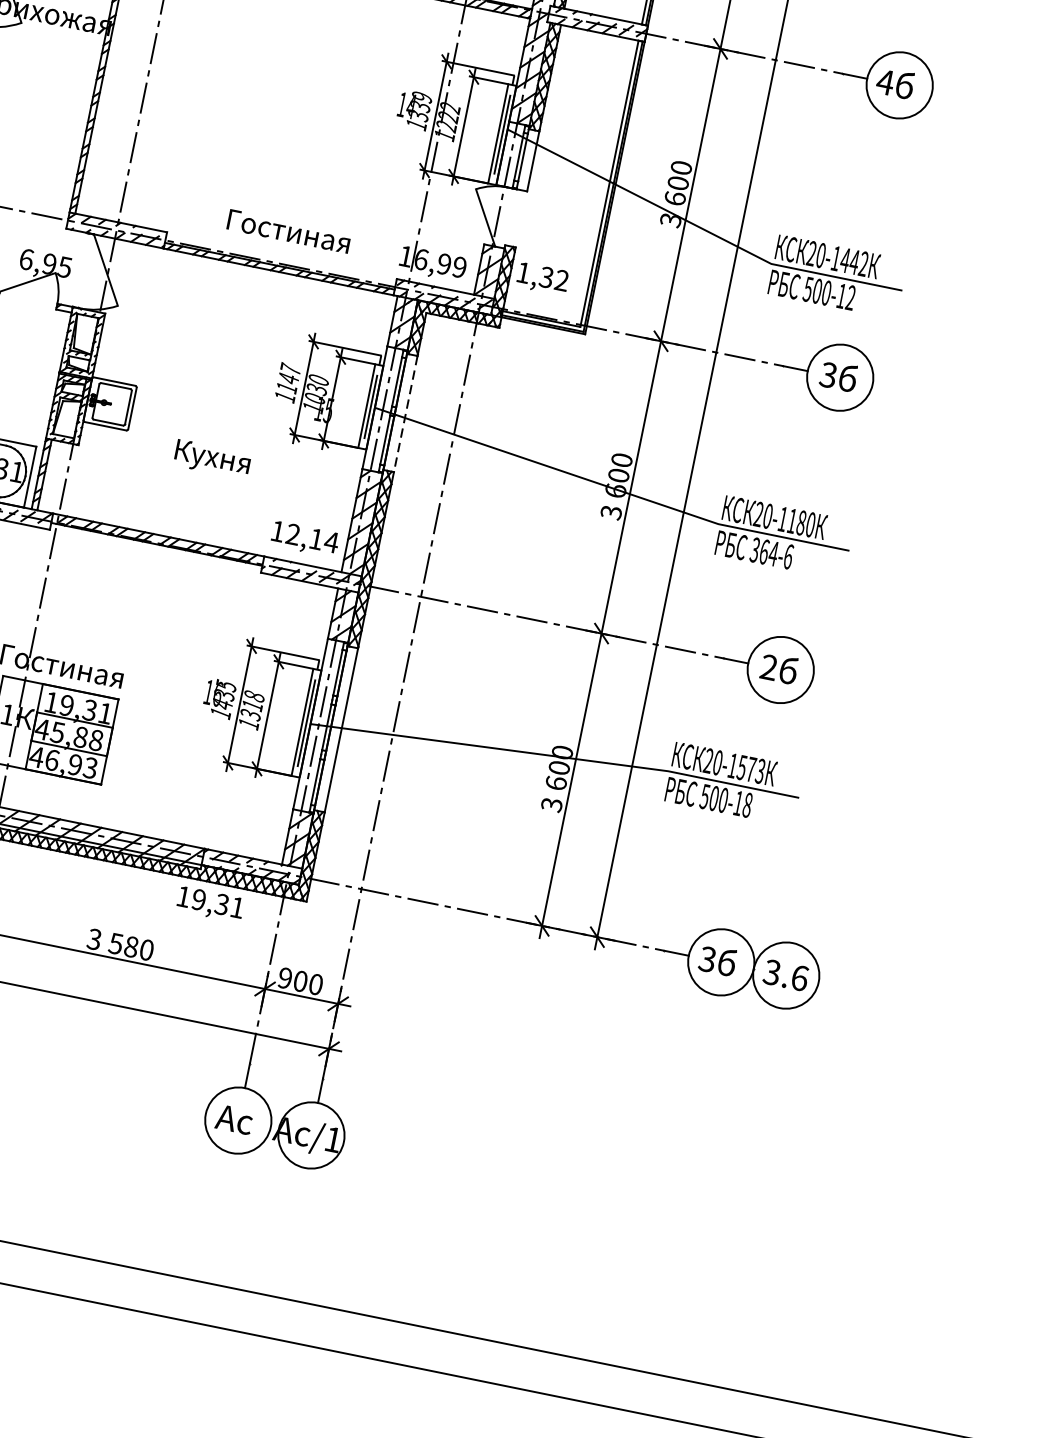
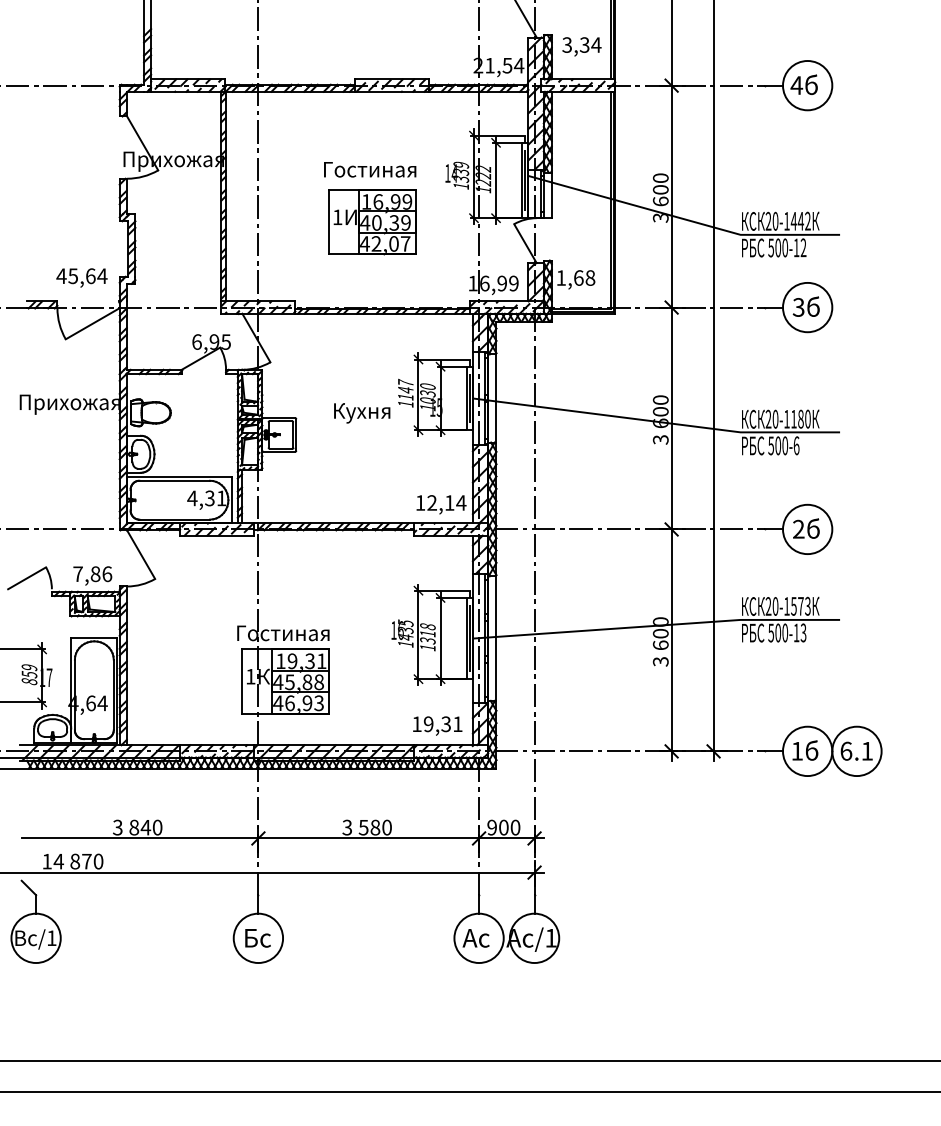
part: (289, 149) -> (372, 222), added
text: (289, 231) -> (370, 169), moved
text: (554, 278) -> (584, 277), 1,32 -> 1,68
line: (405, 414) -> (496, 398), dashed -> solid
text: (212, 459) -> (362, 413), moved
text: (764, 551) -> (778, 445), 364-6 -> 500-6
text: (747, 804) -> (803, 632), 500-18 -> 500-13
text: (210, 903) -> (437, 725), moved
text: (706, 958) -> (796, 750), 3 -> 1
text: (785, 974) -> (856, 750), 3.6 -> 6.1

